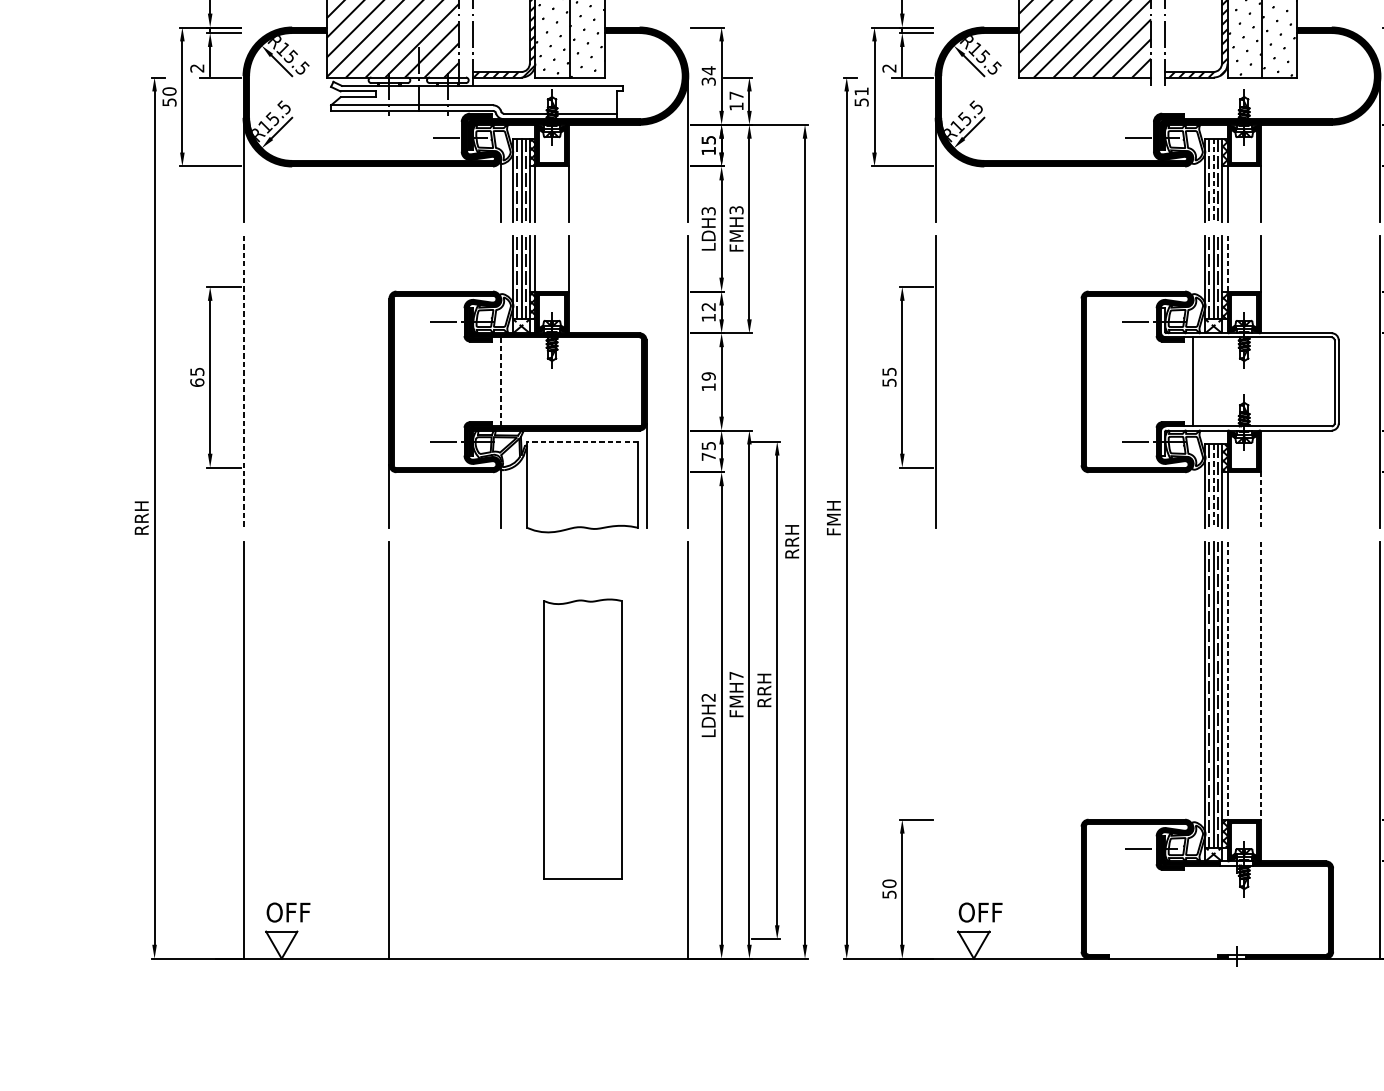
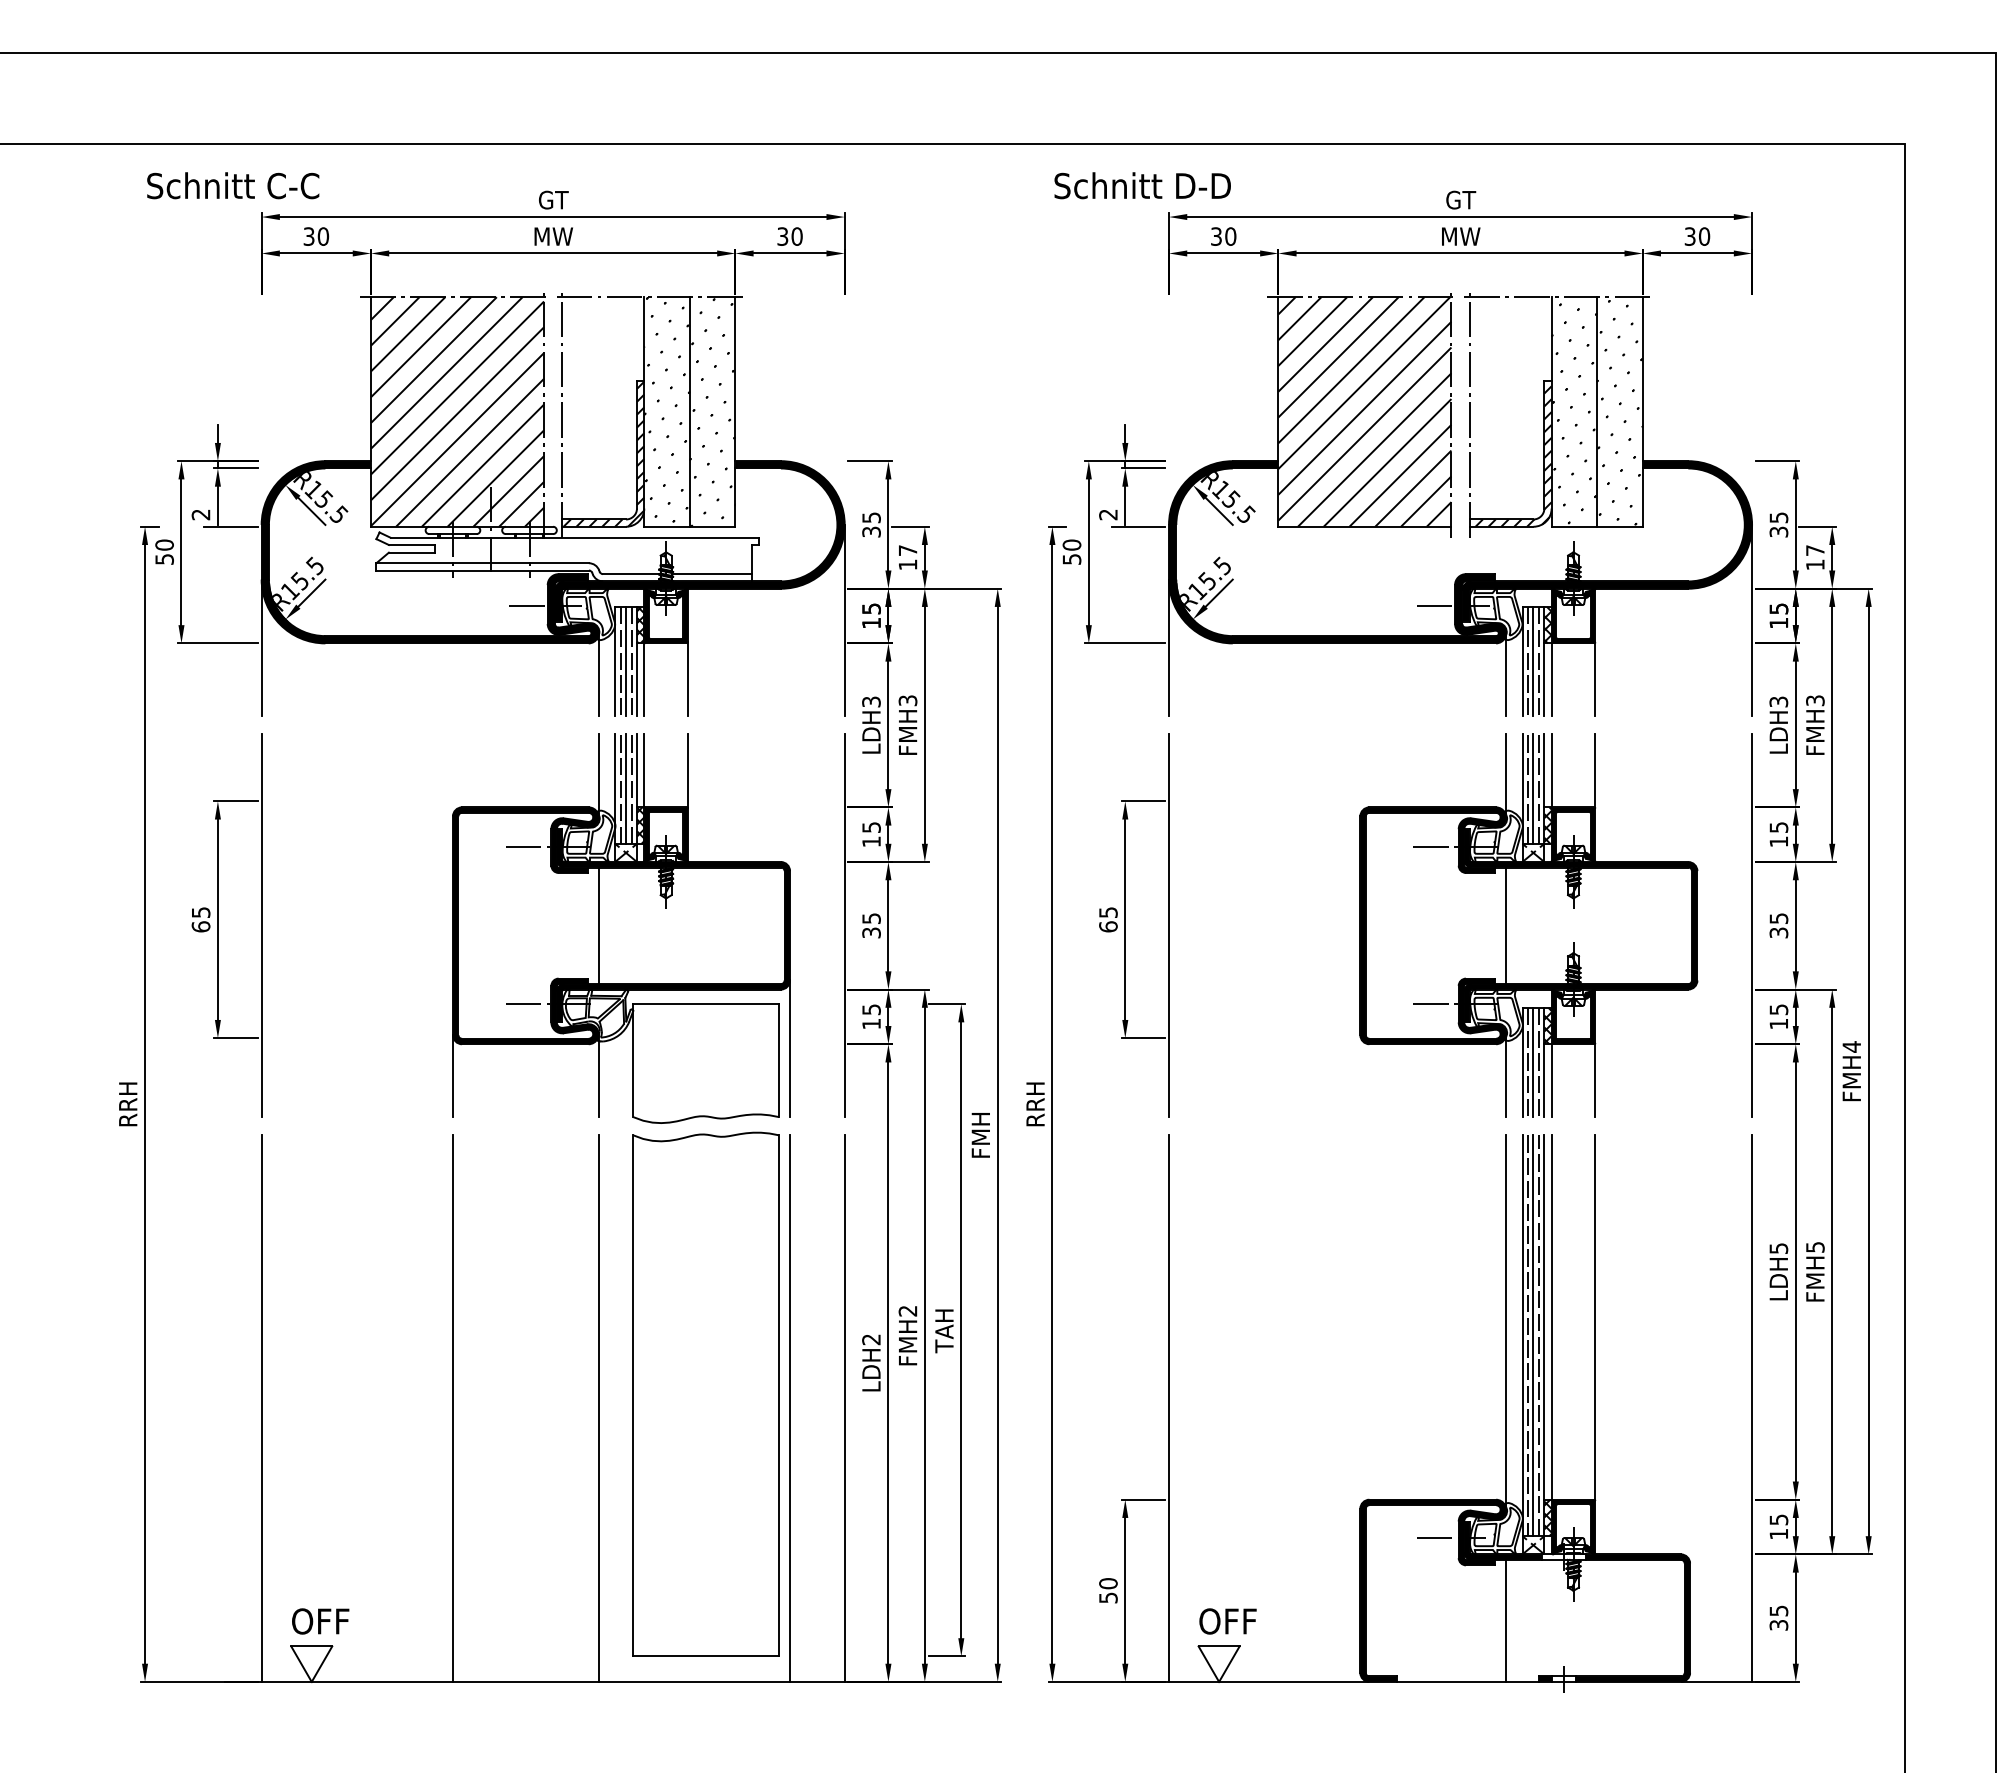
text: (708, 70) -> (871, 517), 34 -> 35
text: (861, 91) -> (1071, 544), 51 -> 50
line: (1213, 180) -> (1533, 661), dashed -> solid
line: (1193, 190) -> (1506, 674), added
line: (1227, 263) -> (1551, 770), dashed -> solid
line: (500, 267) -> (598, 775), added
line: (1193, 267) -> (1506, 775), added
text: (708, 306) -> (871, 827), 12 -> 15
text: (708, 381) -> (871, 925), 19 -> 35
fill: (1249, 381) -> (1580, 925), added
line: (243, 382) -> (261, 926), dashed -> solid
line: (500, 382) -> (598, 926), dashed -> solid
text: (889, 382) -> (1108, 926), 55 -> 65
line: (582, 441) -> (706, 1004), dashed -> solid
text: (708, 456) -> (871, 1023), 75 -> 15
line: (1213, 486) -> (1533, 1062), dashed -> solid
line: (1193, 496) -> (1506, 1075), added
line: (1260, 499) -> (1595, 1080), dashed -> solid
text: (833, 518) -> (1035, 1104), FMH -> RRH
text: (791, 541) -> (980, 1135), RRH -> FMH
text: (736, 675) -> (907, 1310), FMH7 -> FMH2
line: (1227, 681) -> (1551, 1318), dashed -> solid
line: (1260, 681) -> (1595, 1318), dashed -> solid
line: (1193, 683) -> (1506, 1321), added
text: (764, 690) -> (944, 1330), RRH -> TAH
part: (582, 738) -> (705, 1393), size x1.43
line: (500, 750) -> (598, 1408), added
line: (646, 750) -> (790, 1408), added
line: (936, 750) -> (1169, 1408), added
line: (1193, 911) -> (1506, 1620), added

